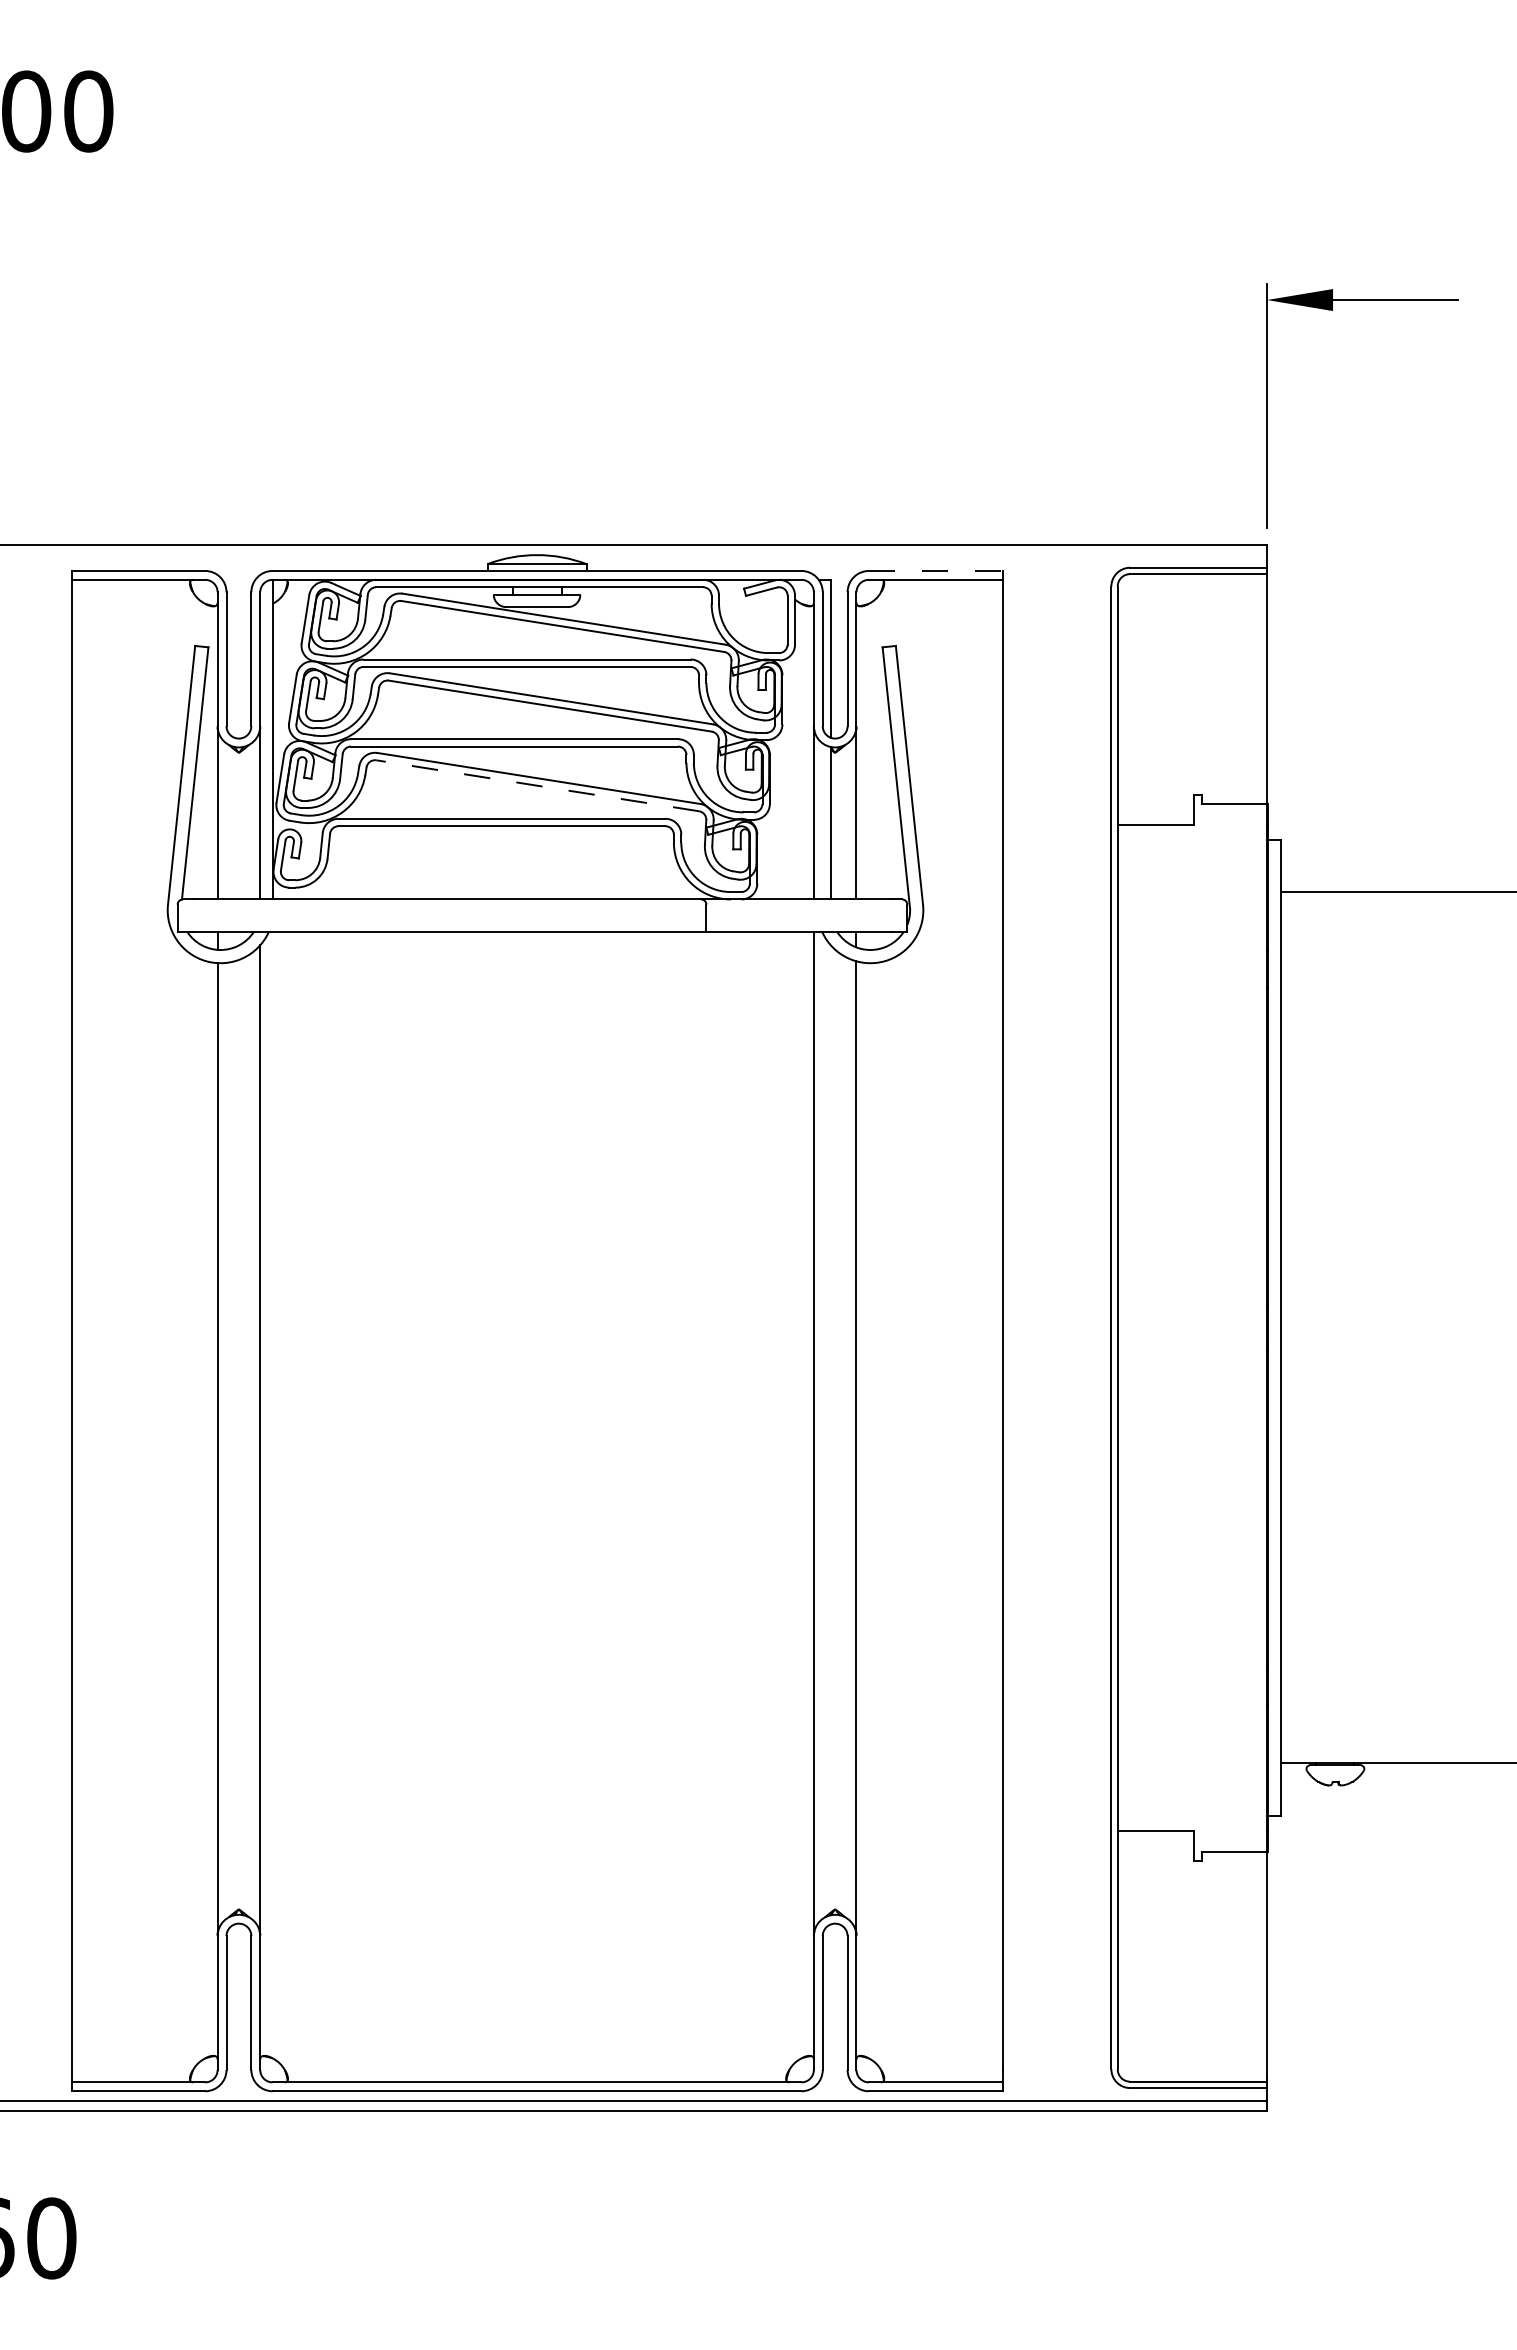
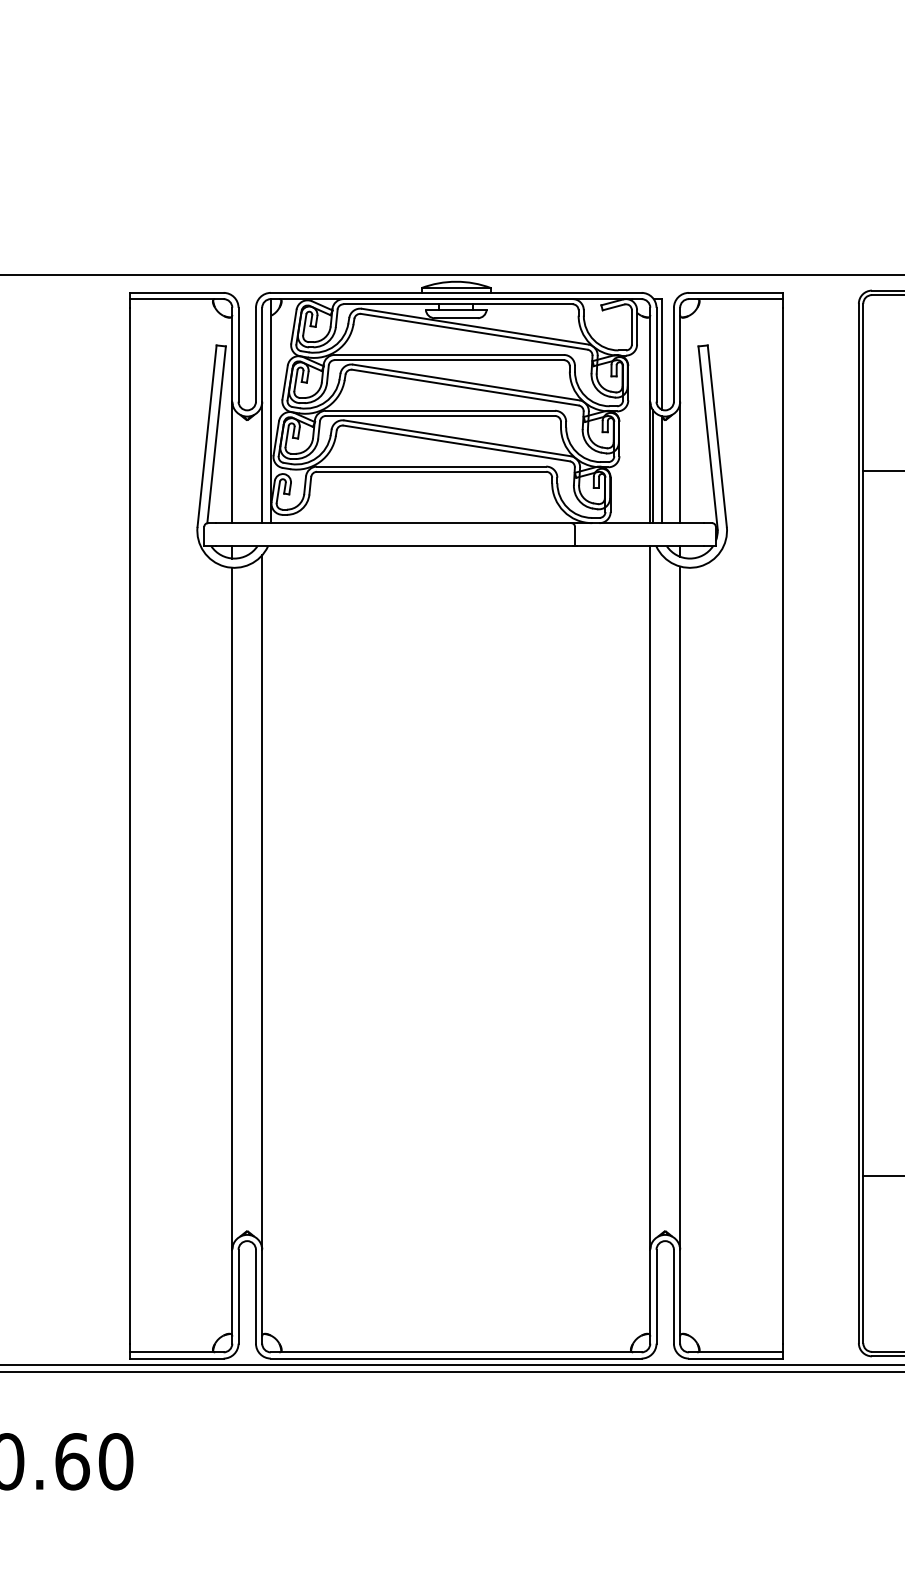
line: (935, 570) -> (735, 292), dashed -> solid
line: (537, 785) -> (456, 443), dashed -> solid
line: (817, 818) -> (652, 466), added

